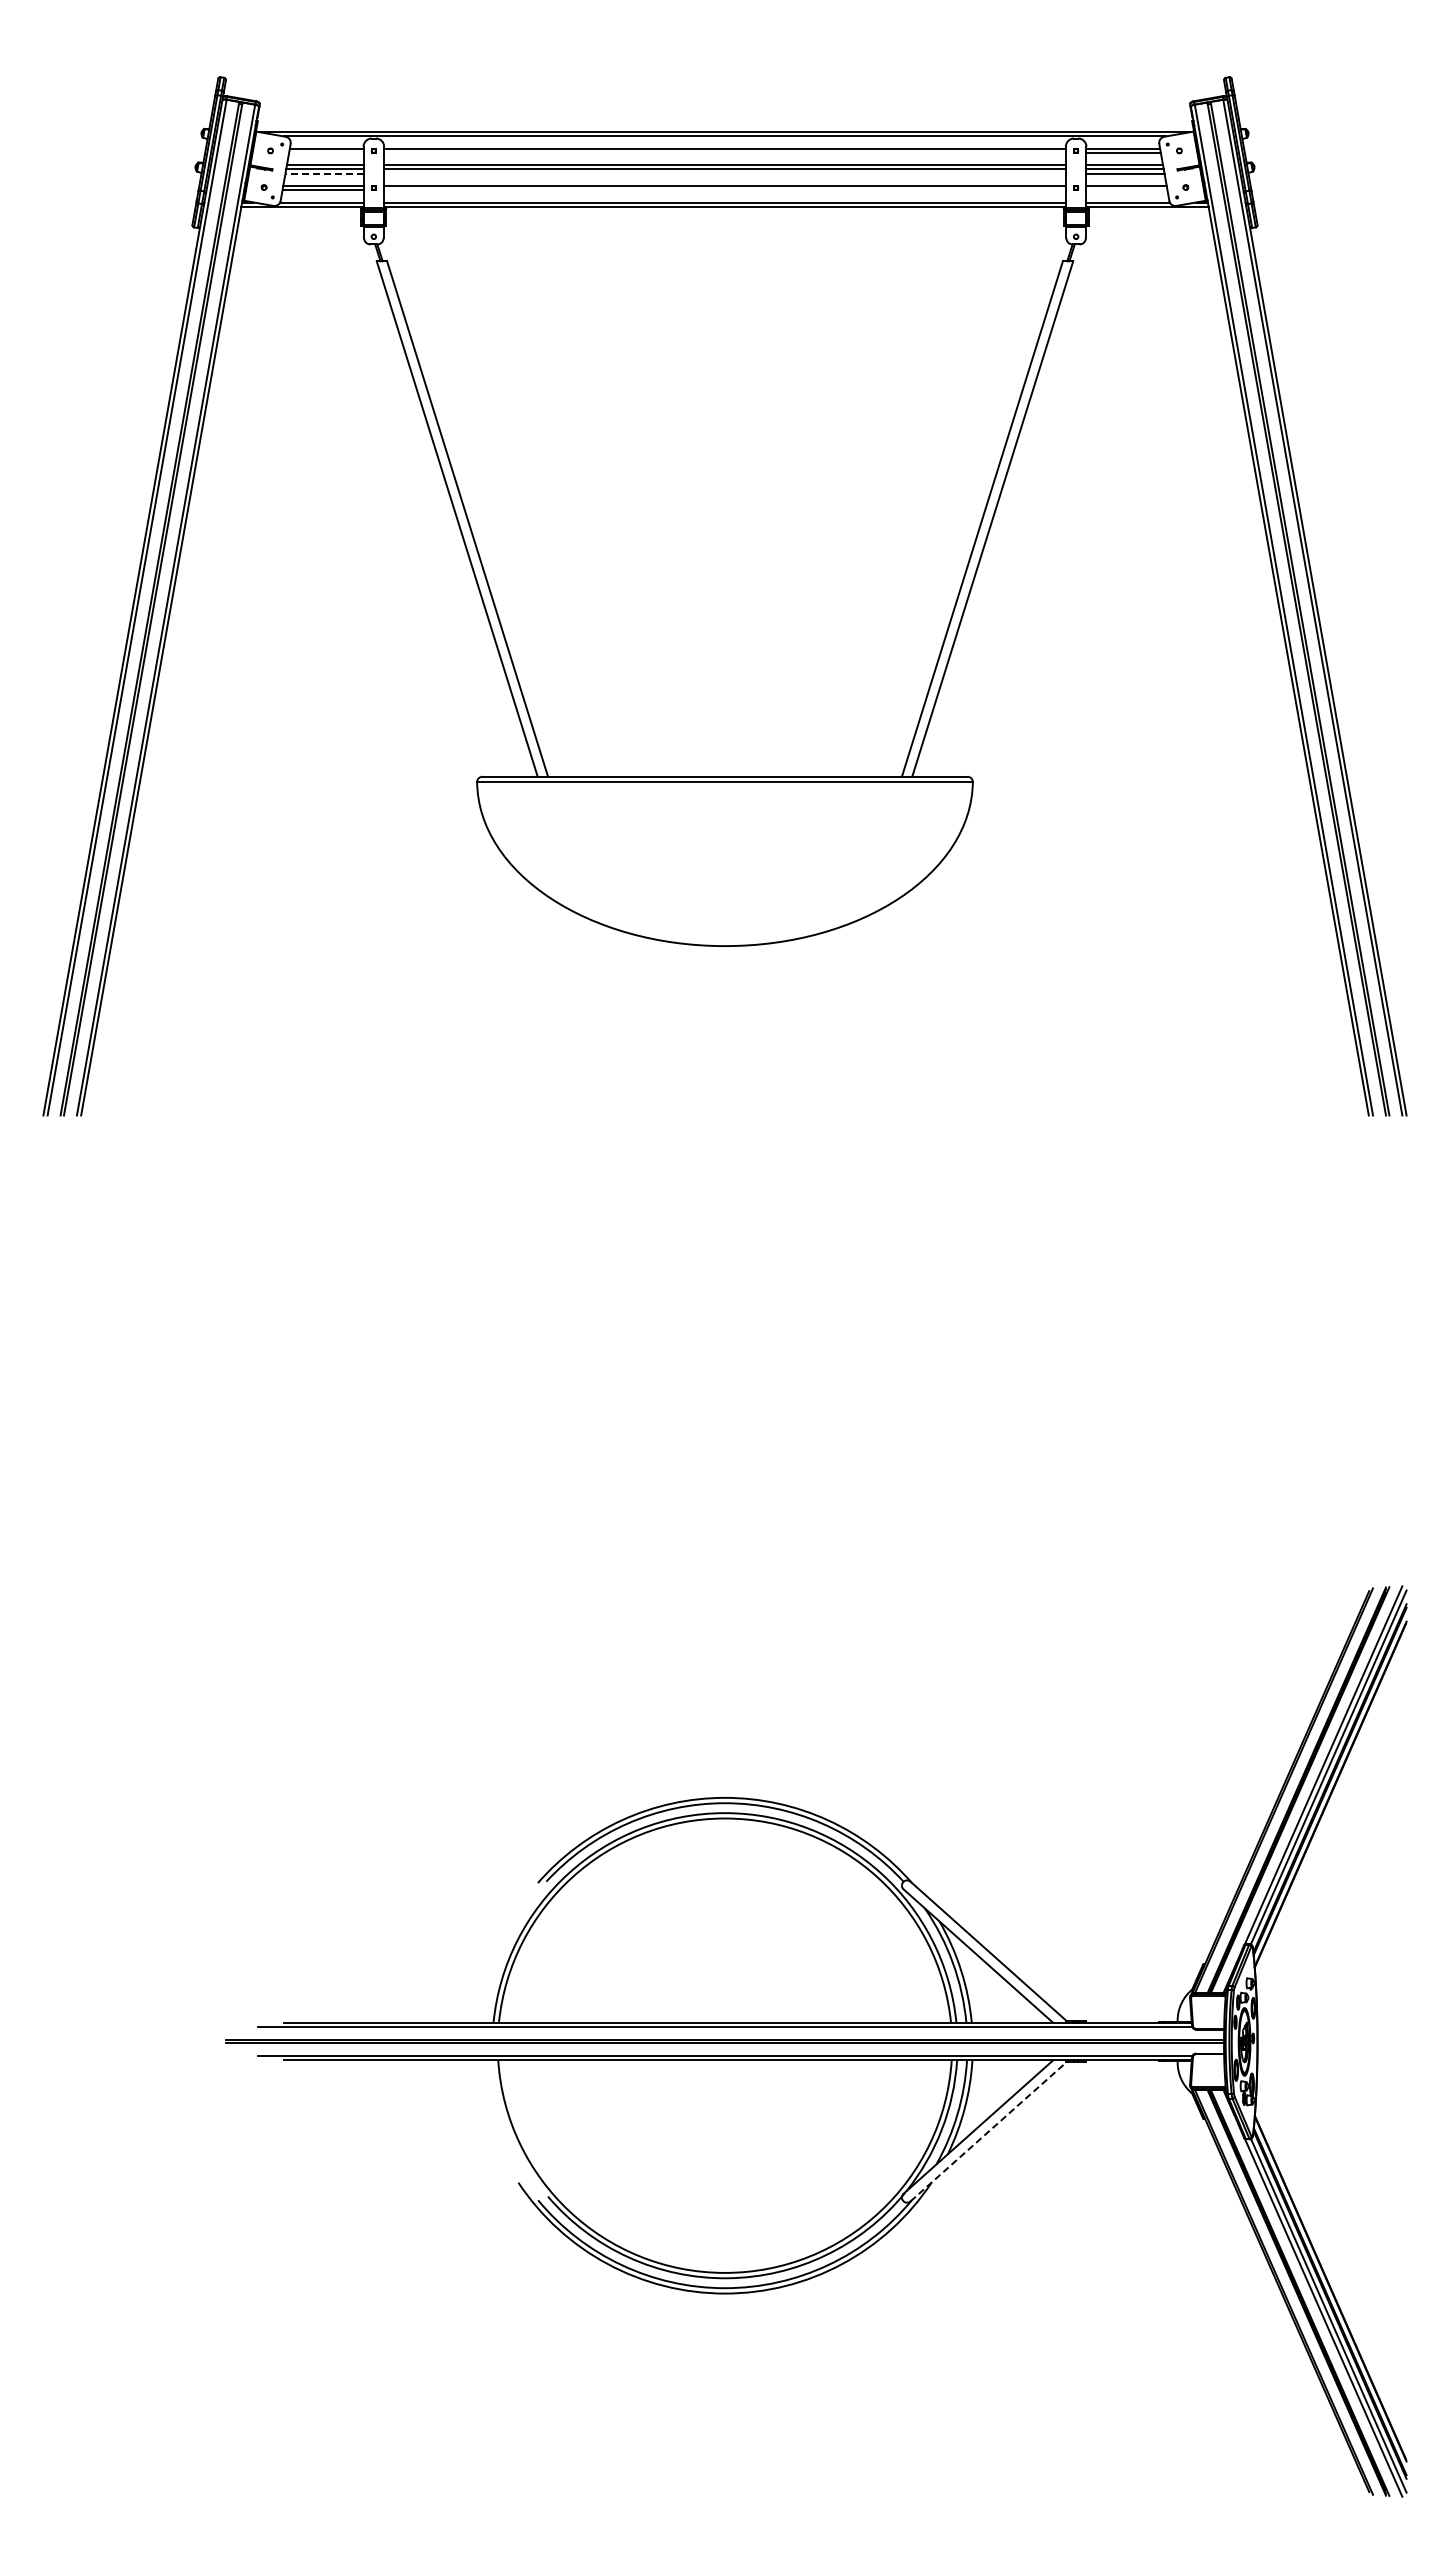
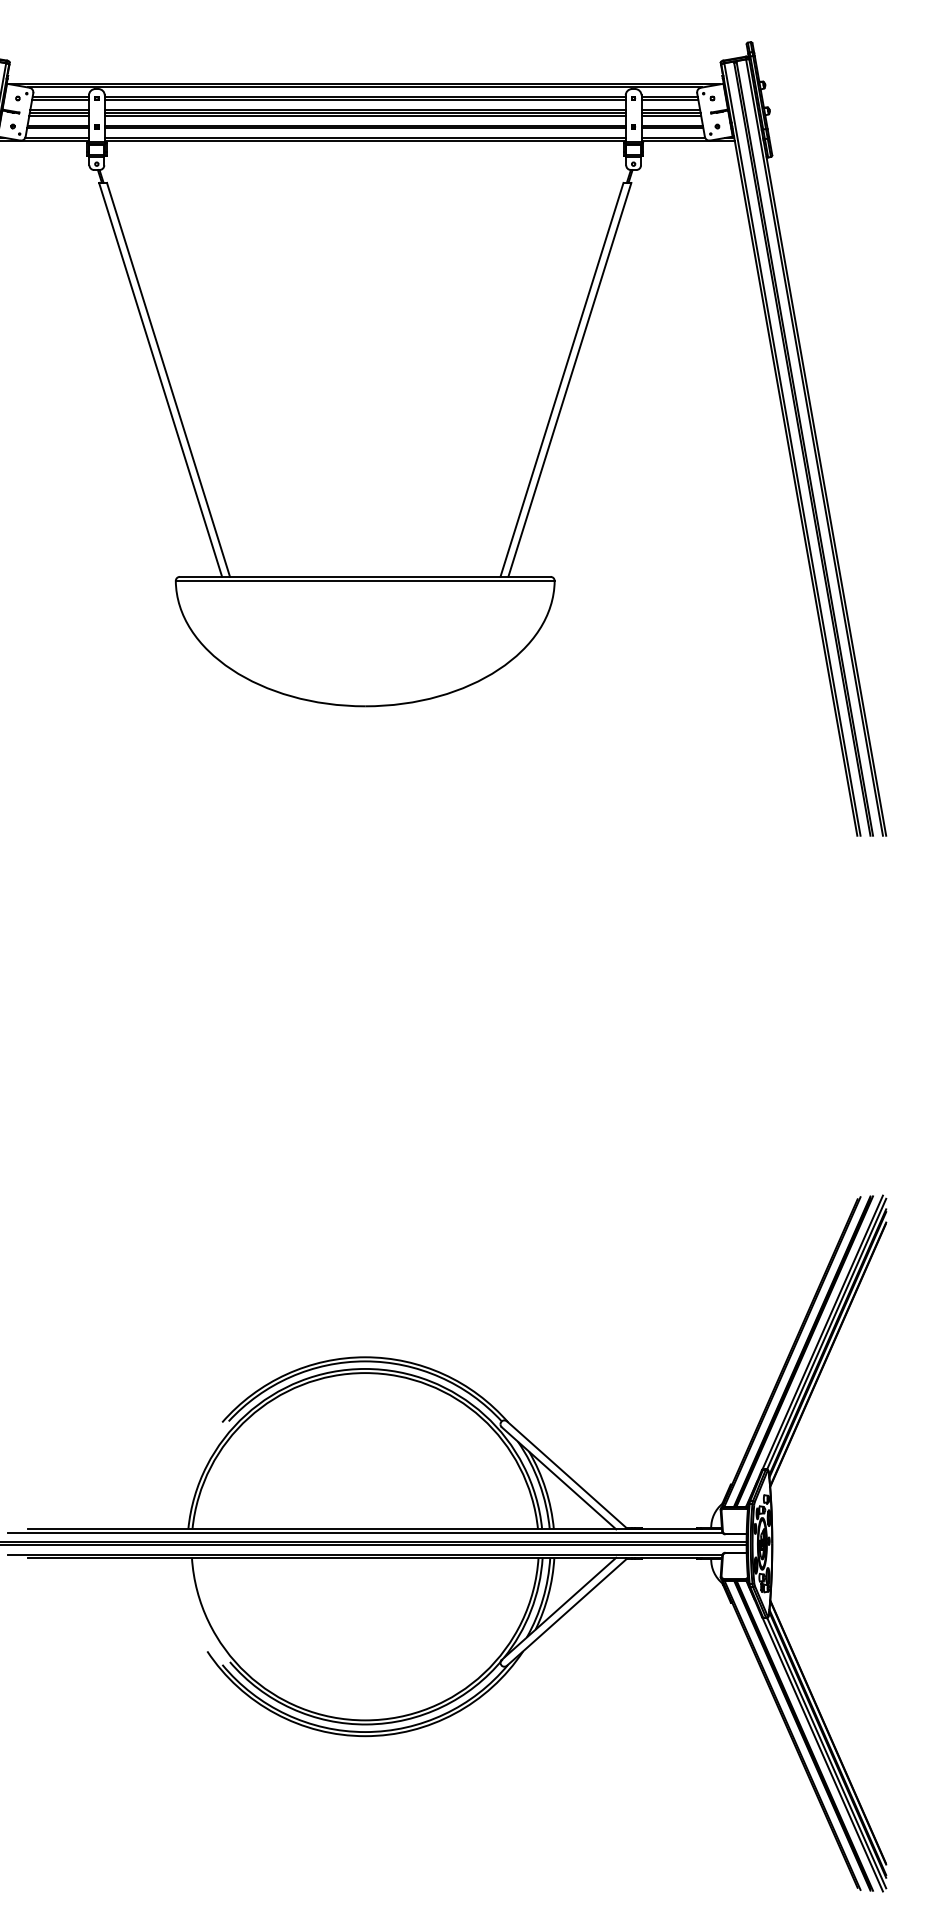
line: (326, 152) -> (60, 99), added
line: (724, 152) -> (364, 99), added
line: (324, 173) -> (59, 115), dashed -> solid
line: (724, 173) -> (364, 115), added
line: (724, 189) -> (364, 128), added
line: (1126, 189) -> (672, 128), added
line: (988, 2131) -> (566, 1612), dashed -> solid

